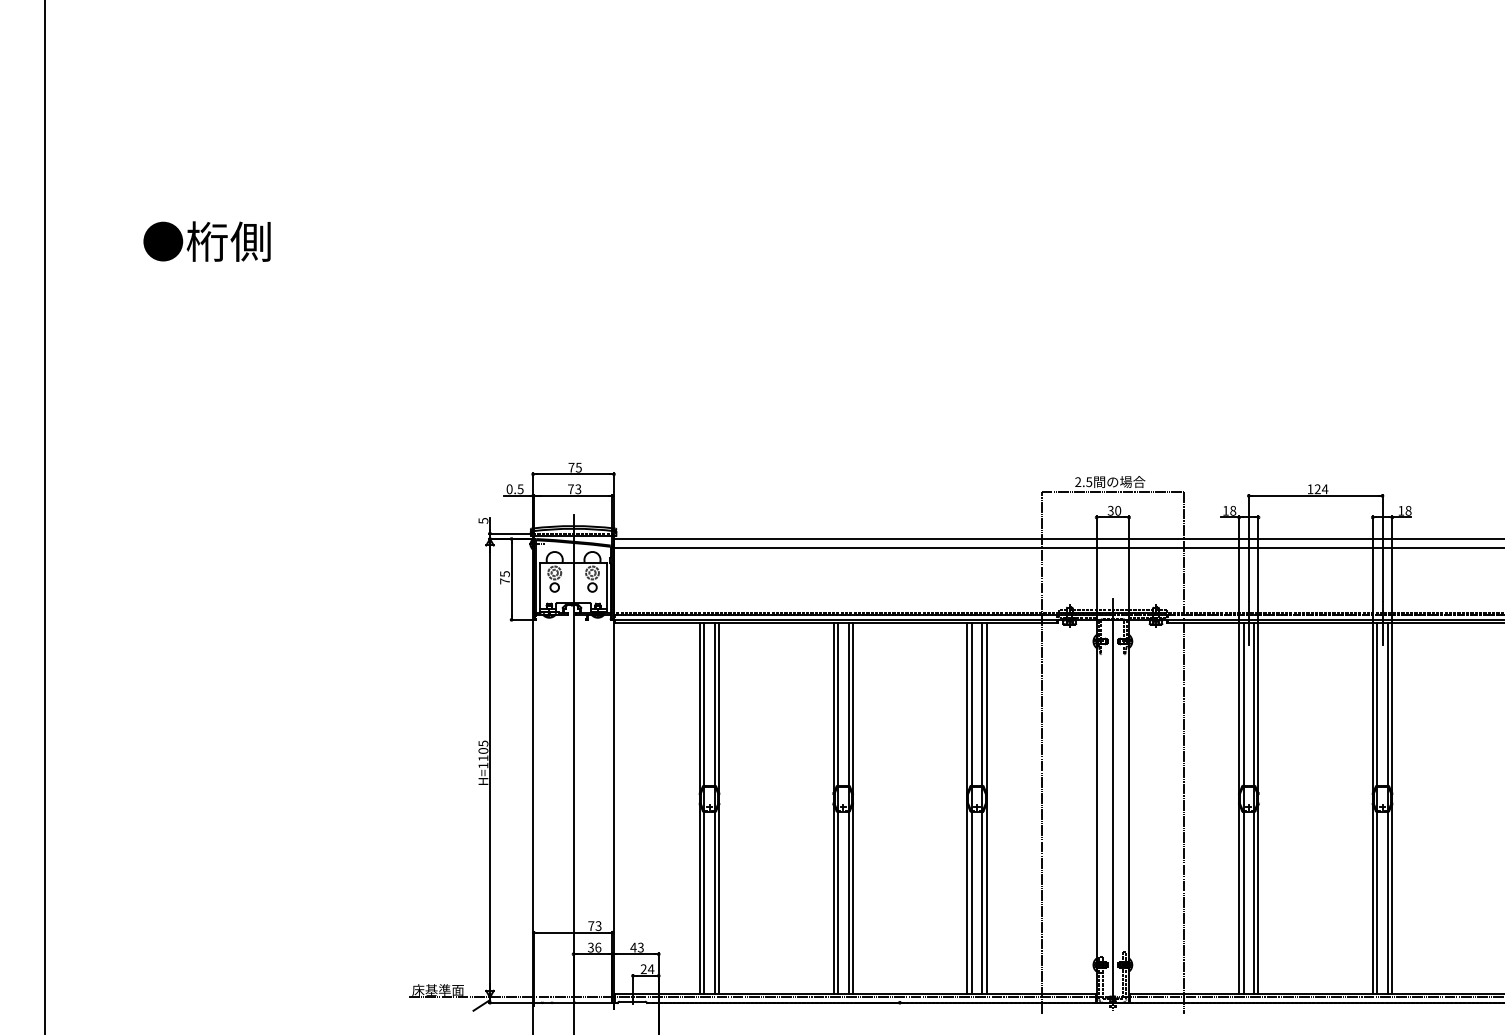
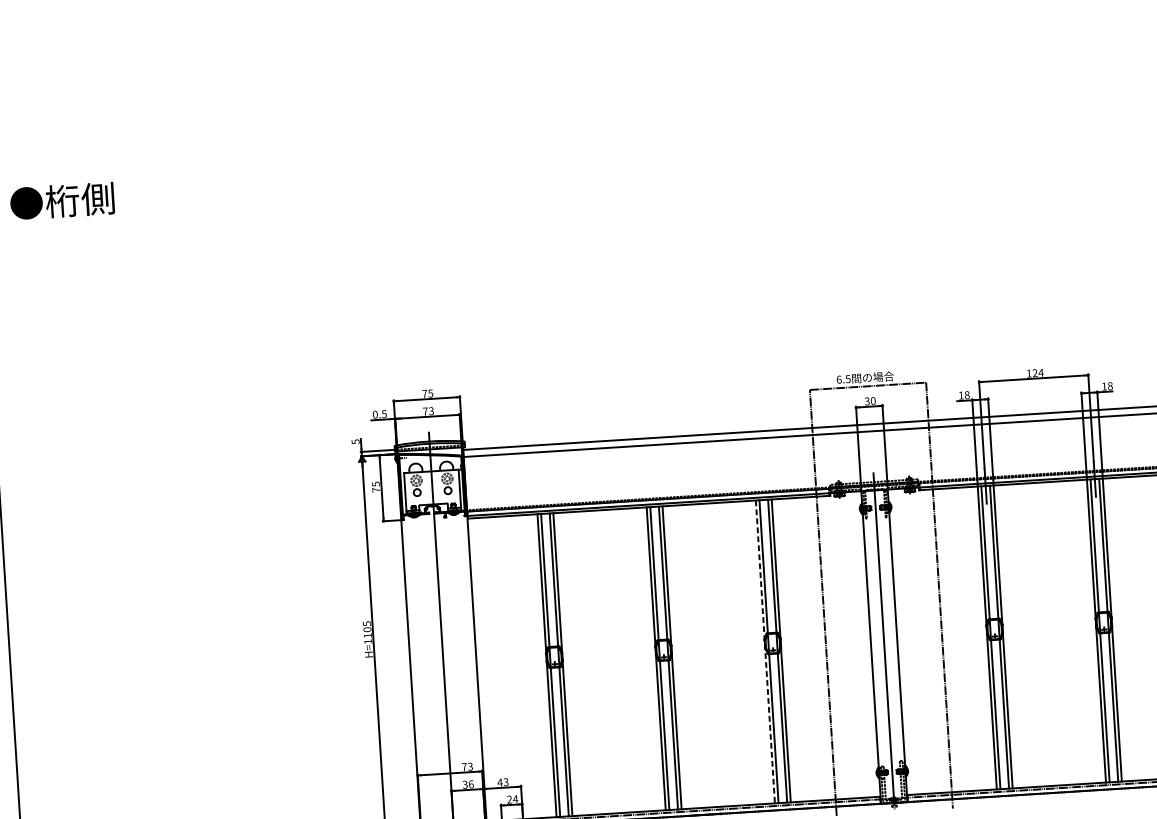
text: (206, 241) -> (61, 201), moved
text: (1078, 482) -> (839, 379), 2.5 -> 6.5
line: (967, 808) -> (765, 651), solid -> dashed

